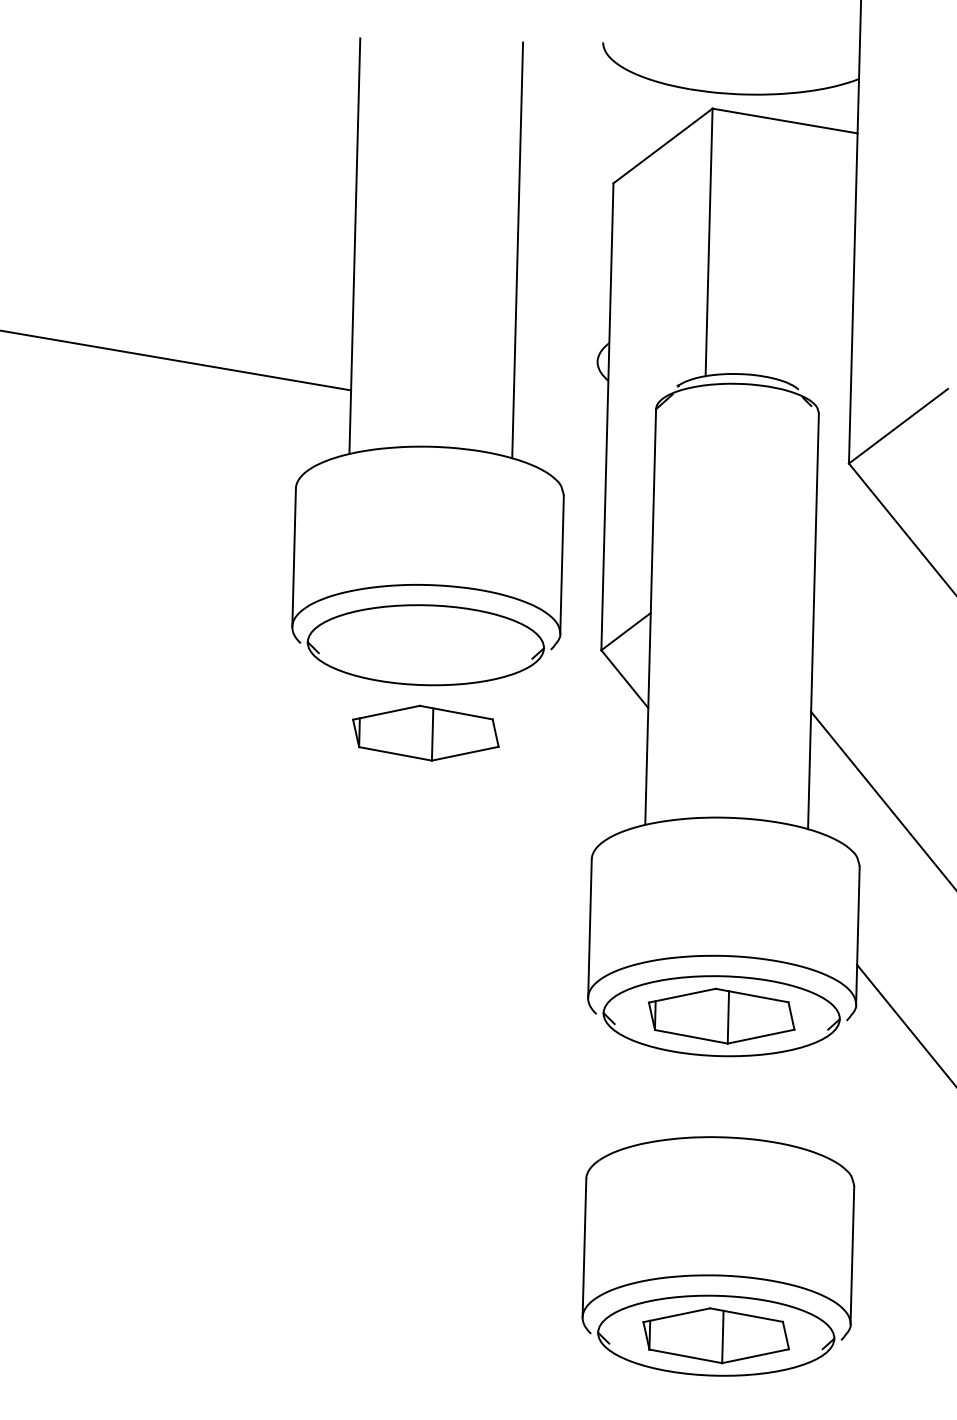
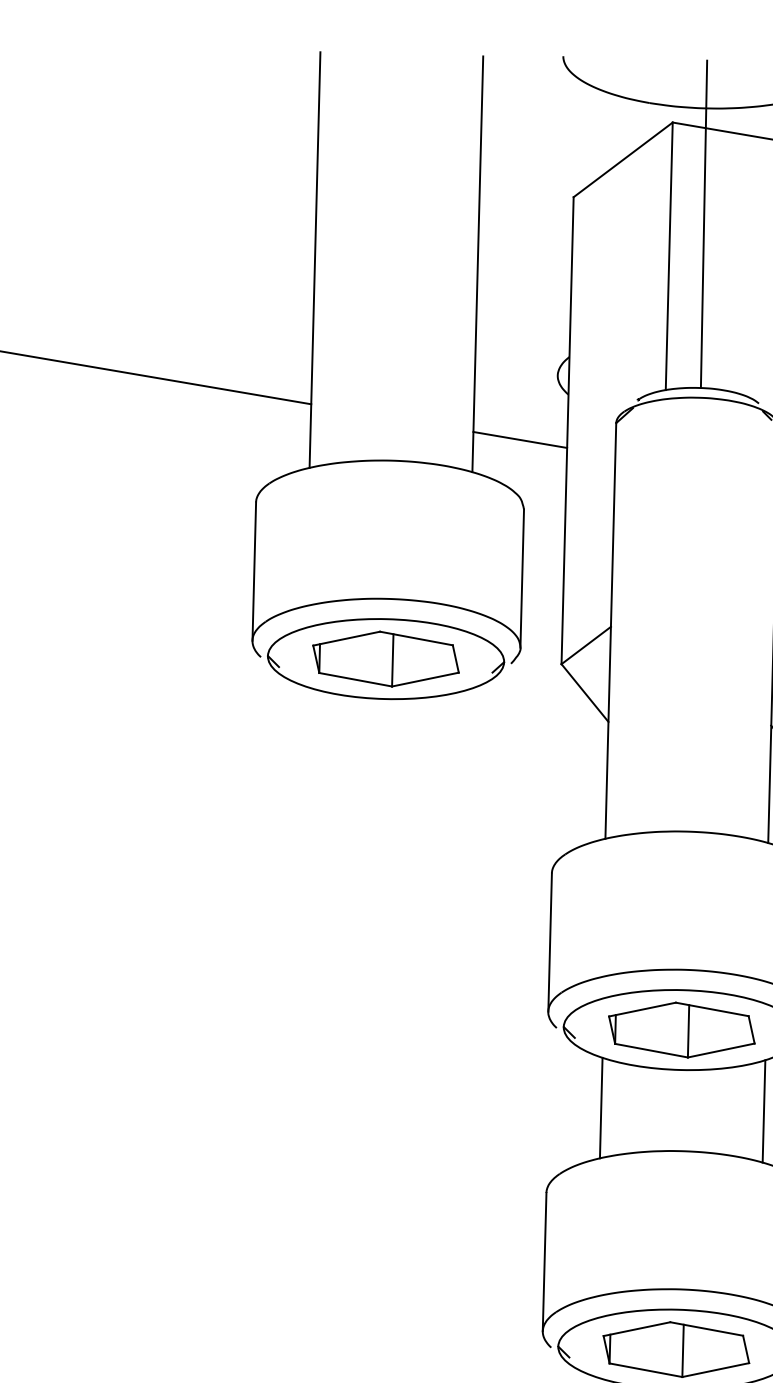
line: (743, 209) -> (703, 223), added
line: (559, 426) -> (519, 440), added
part: (425, 732) -> (385, 658), moved
line: (640, 1094) -> (600, 1108), added
line: (803, 1097) -> (763, 1111), added

